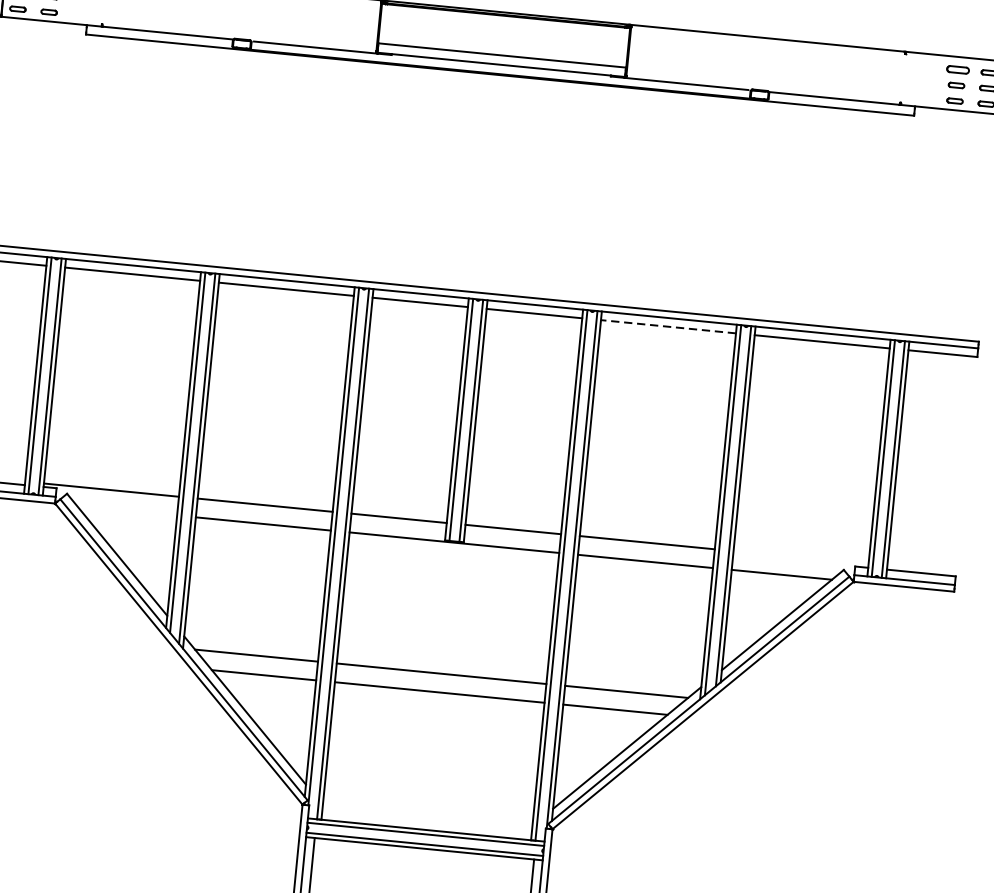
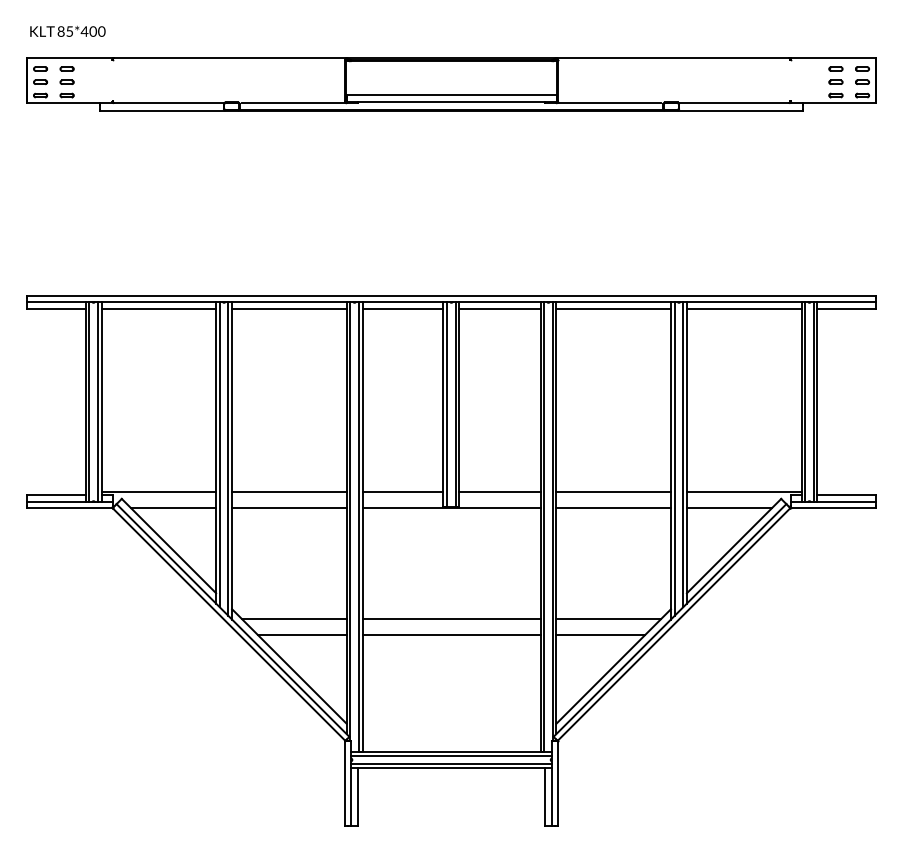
part: (957, 69) -> (835, 68), size x0.71
line: (668, 326) -> (613, 308), dashed -> solid
line: (126, 511) -> (173, 508), added
line: (800, 558) -> (743, 492), added

